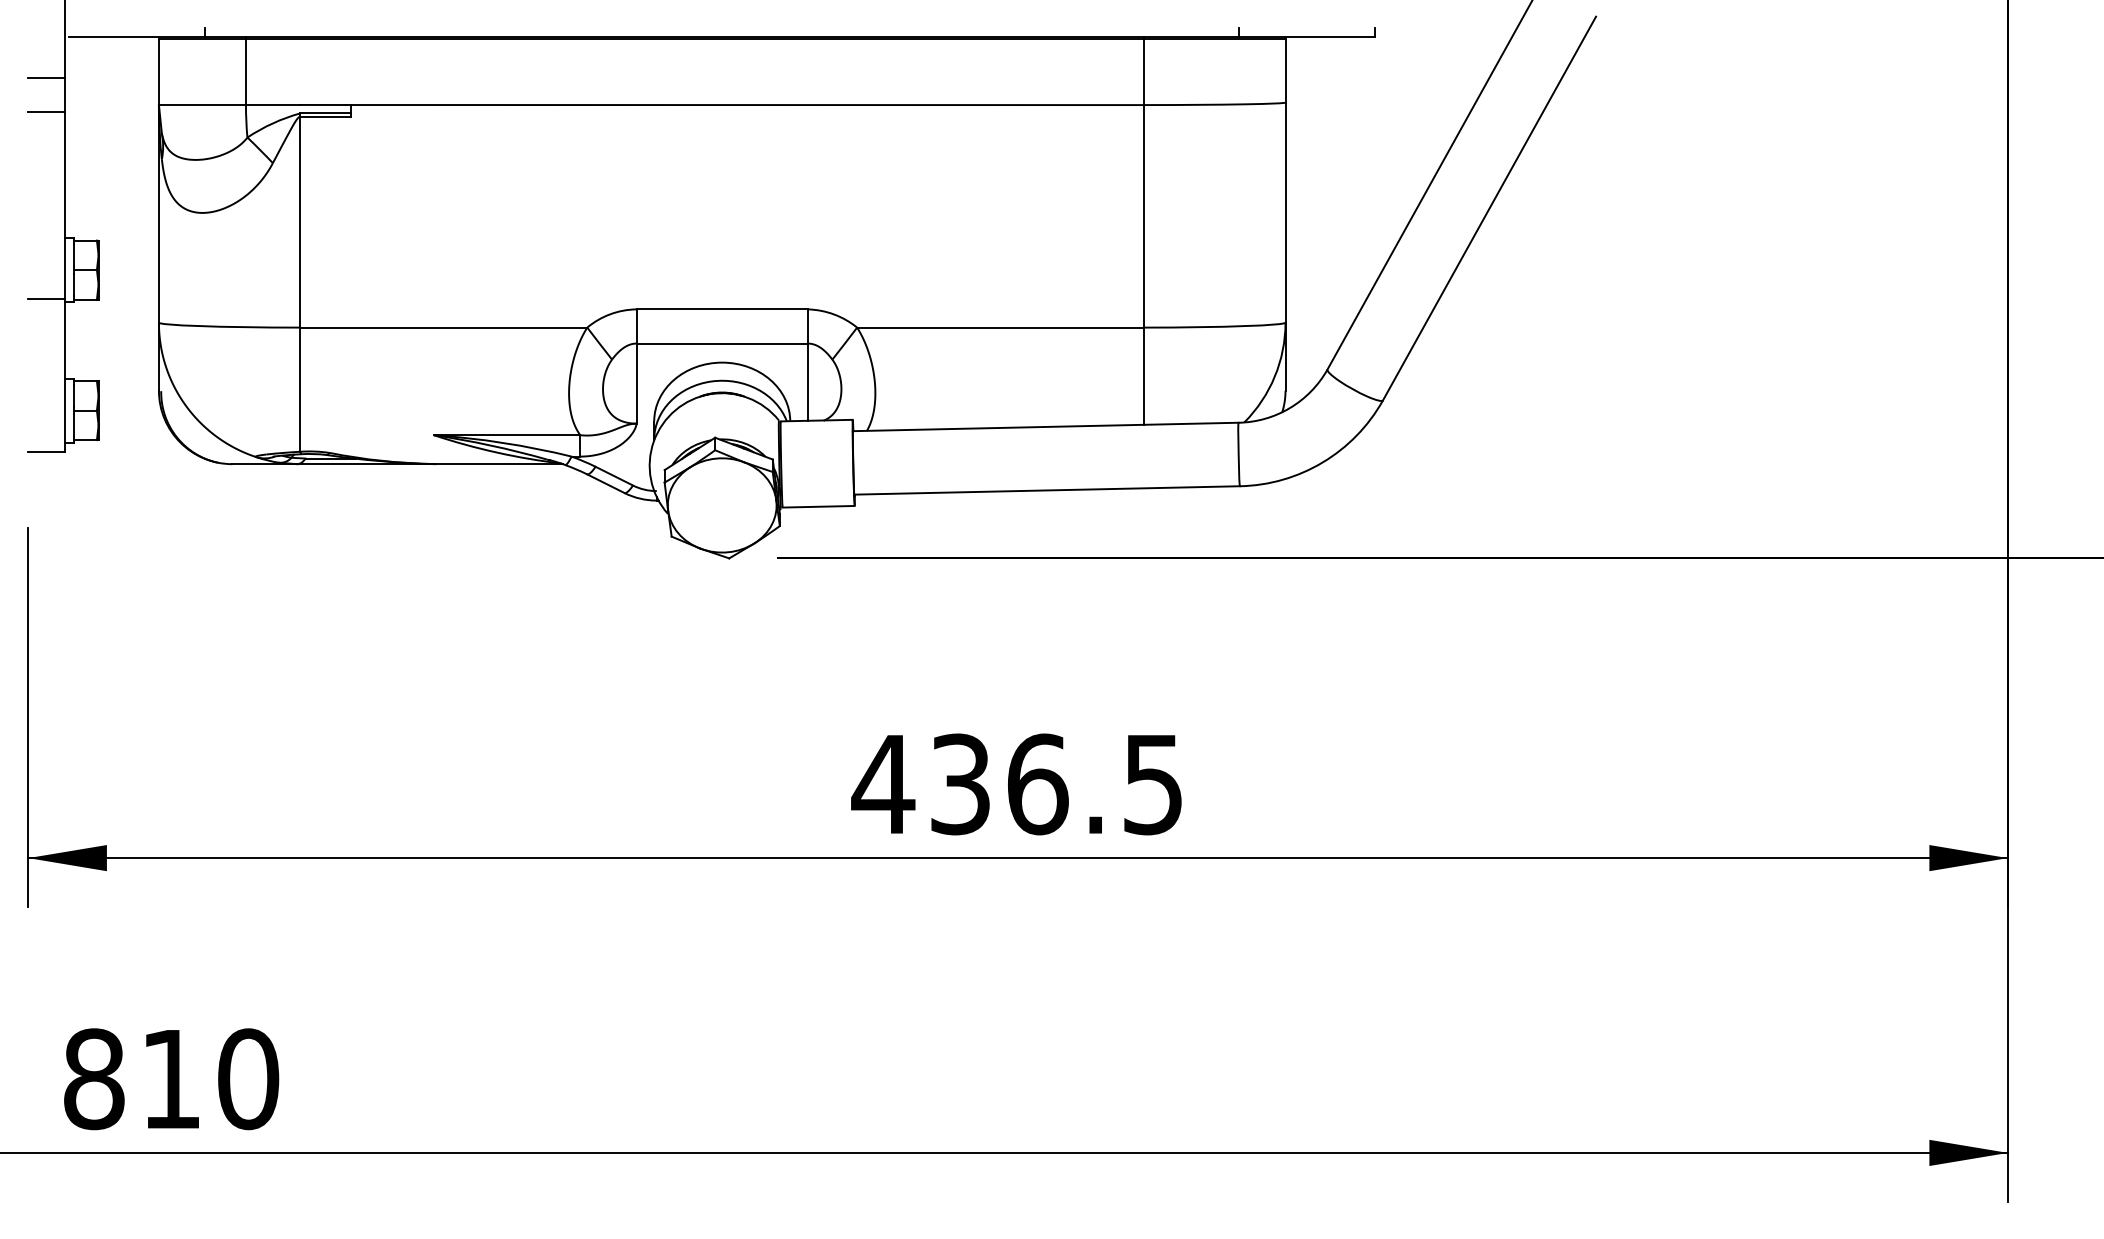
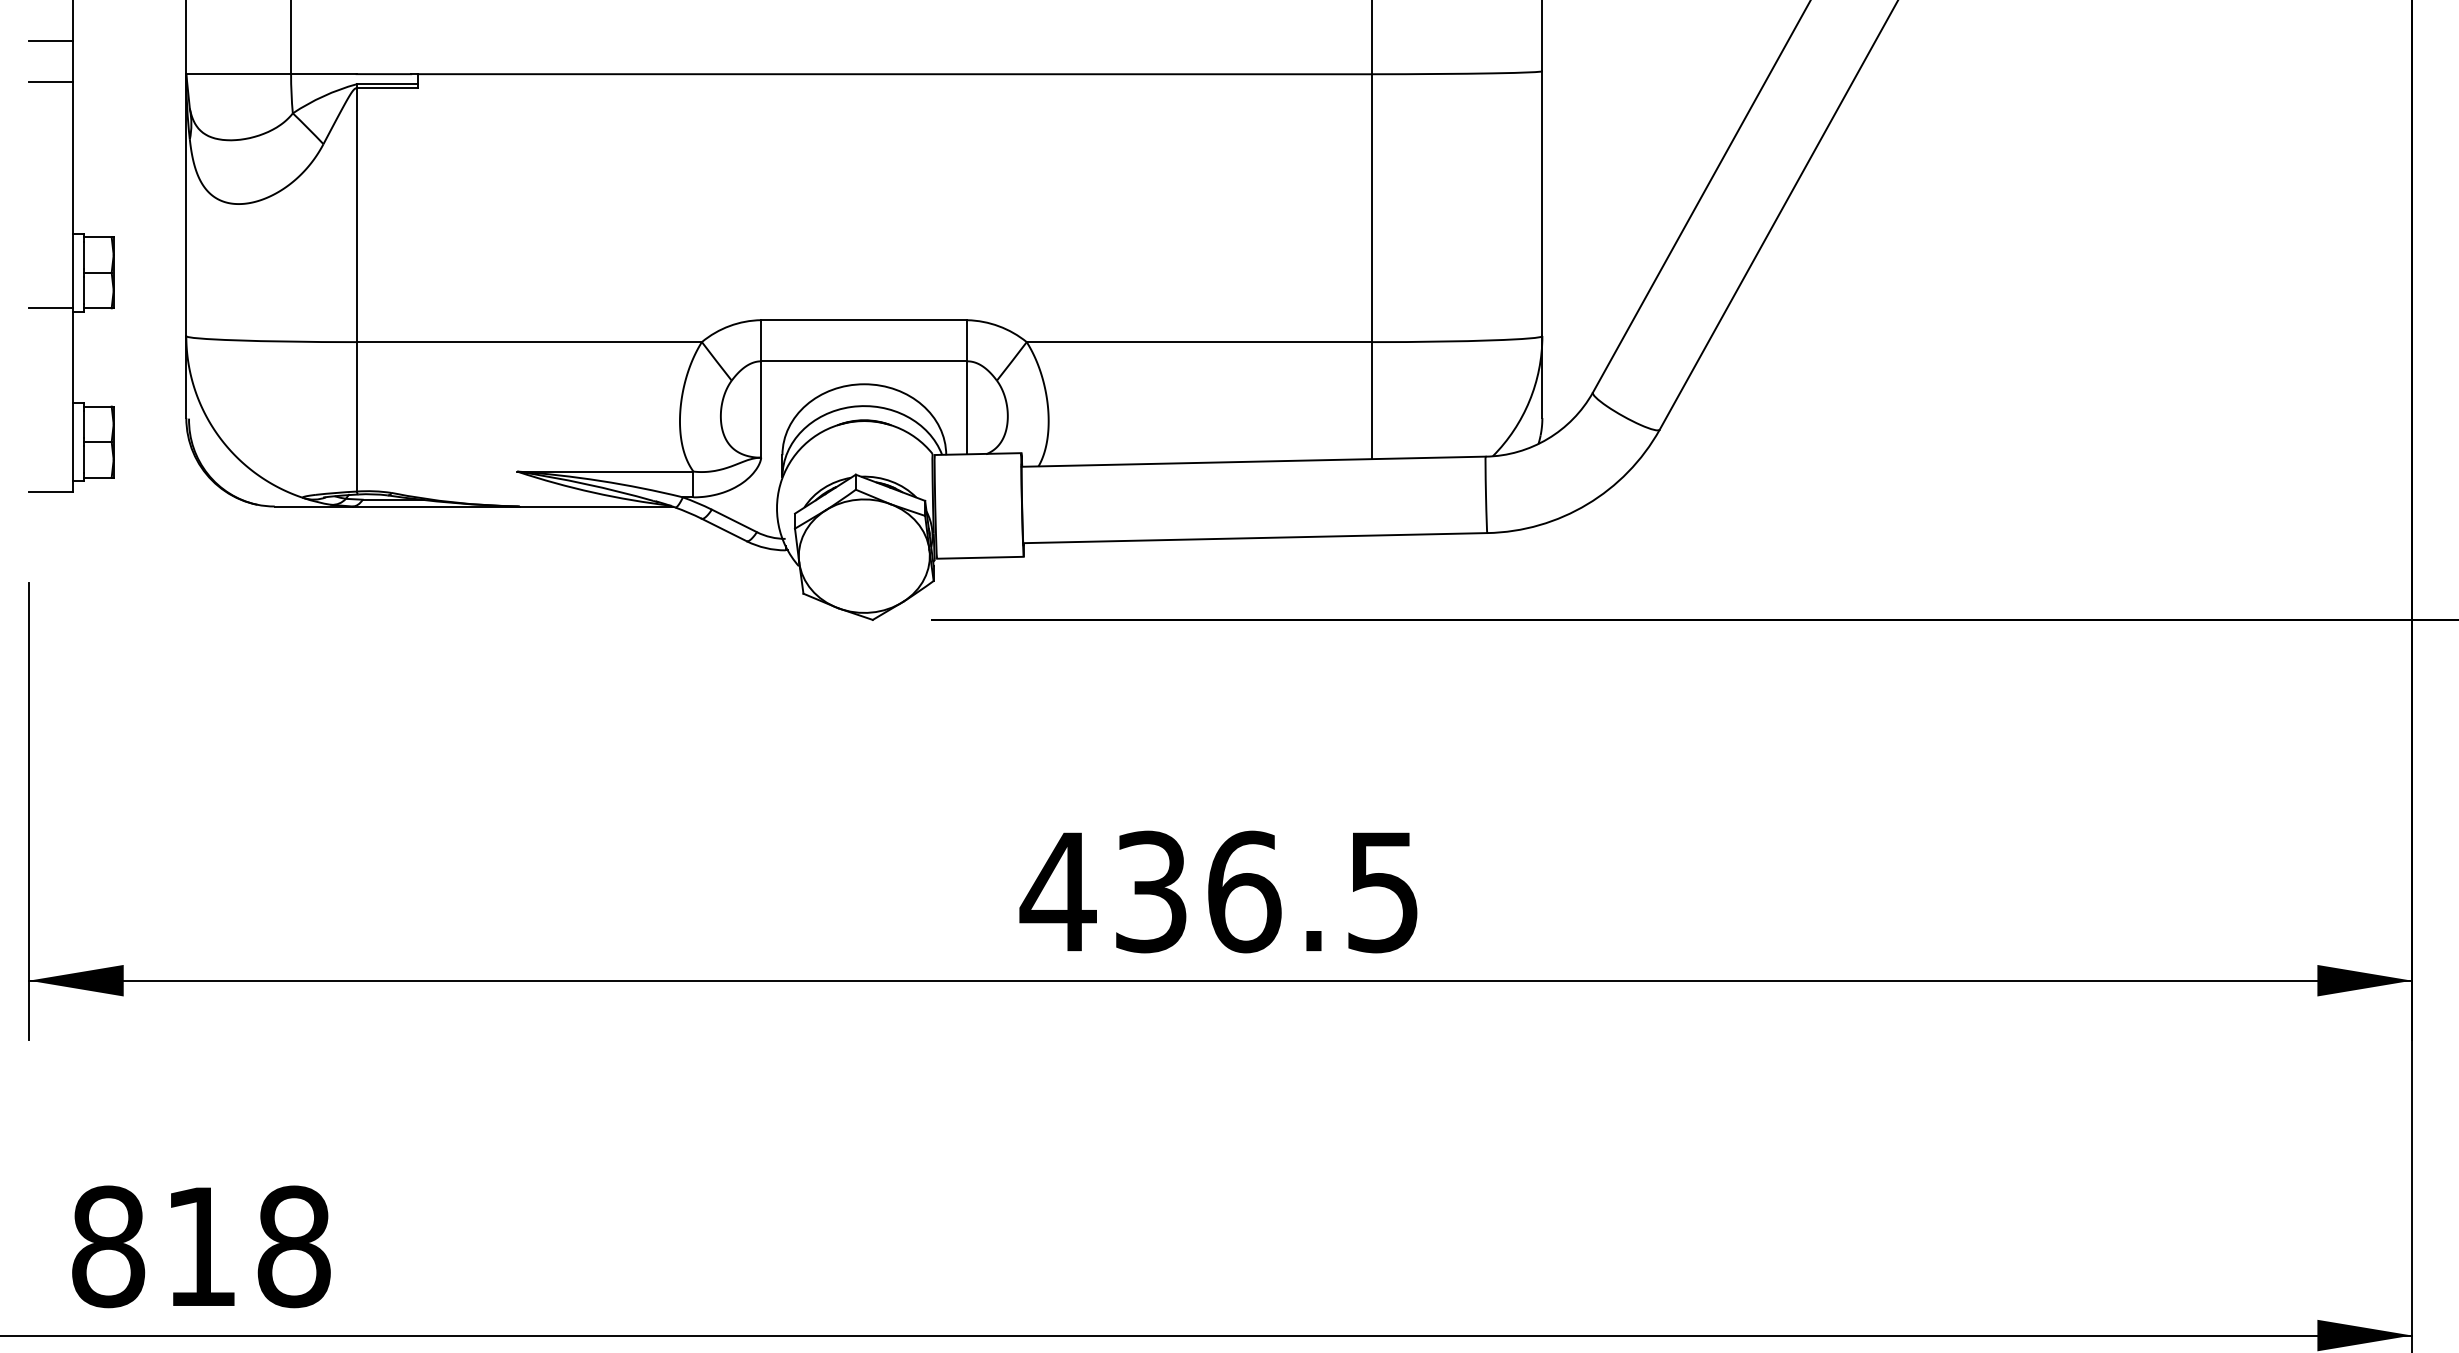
text: (248, 1078) -> (294, 1245), 810 -> 818

